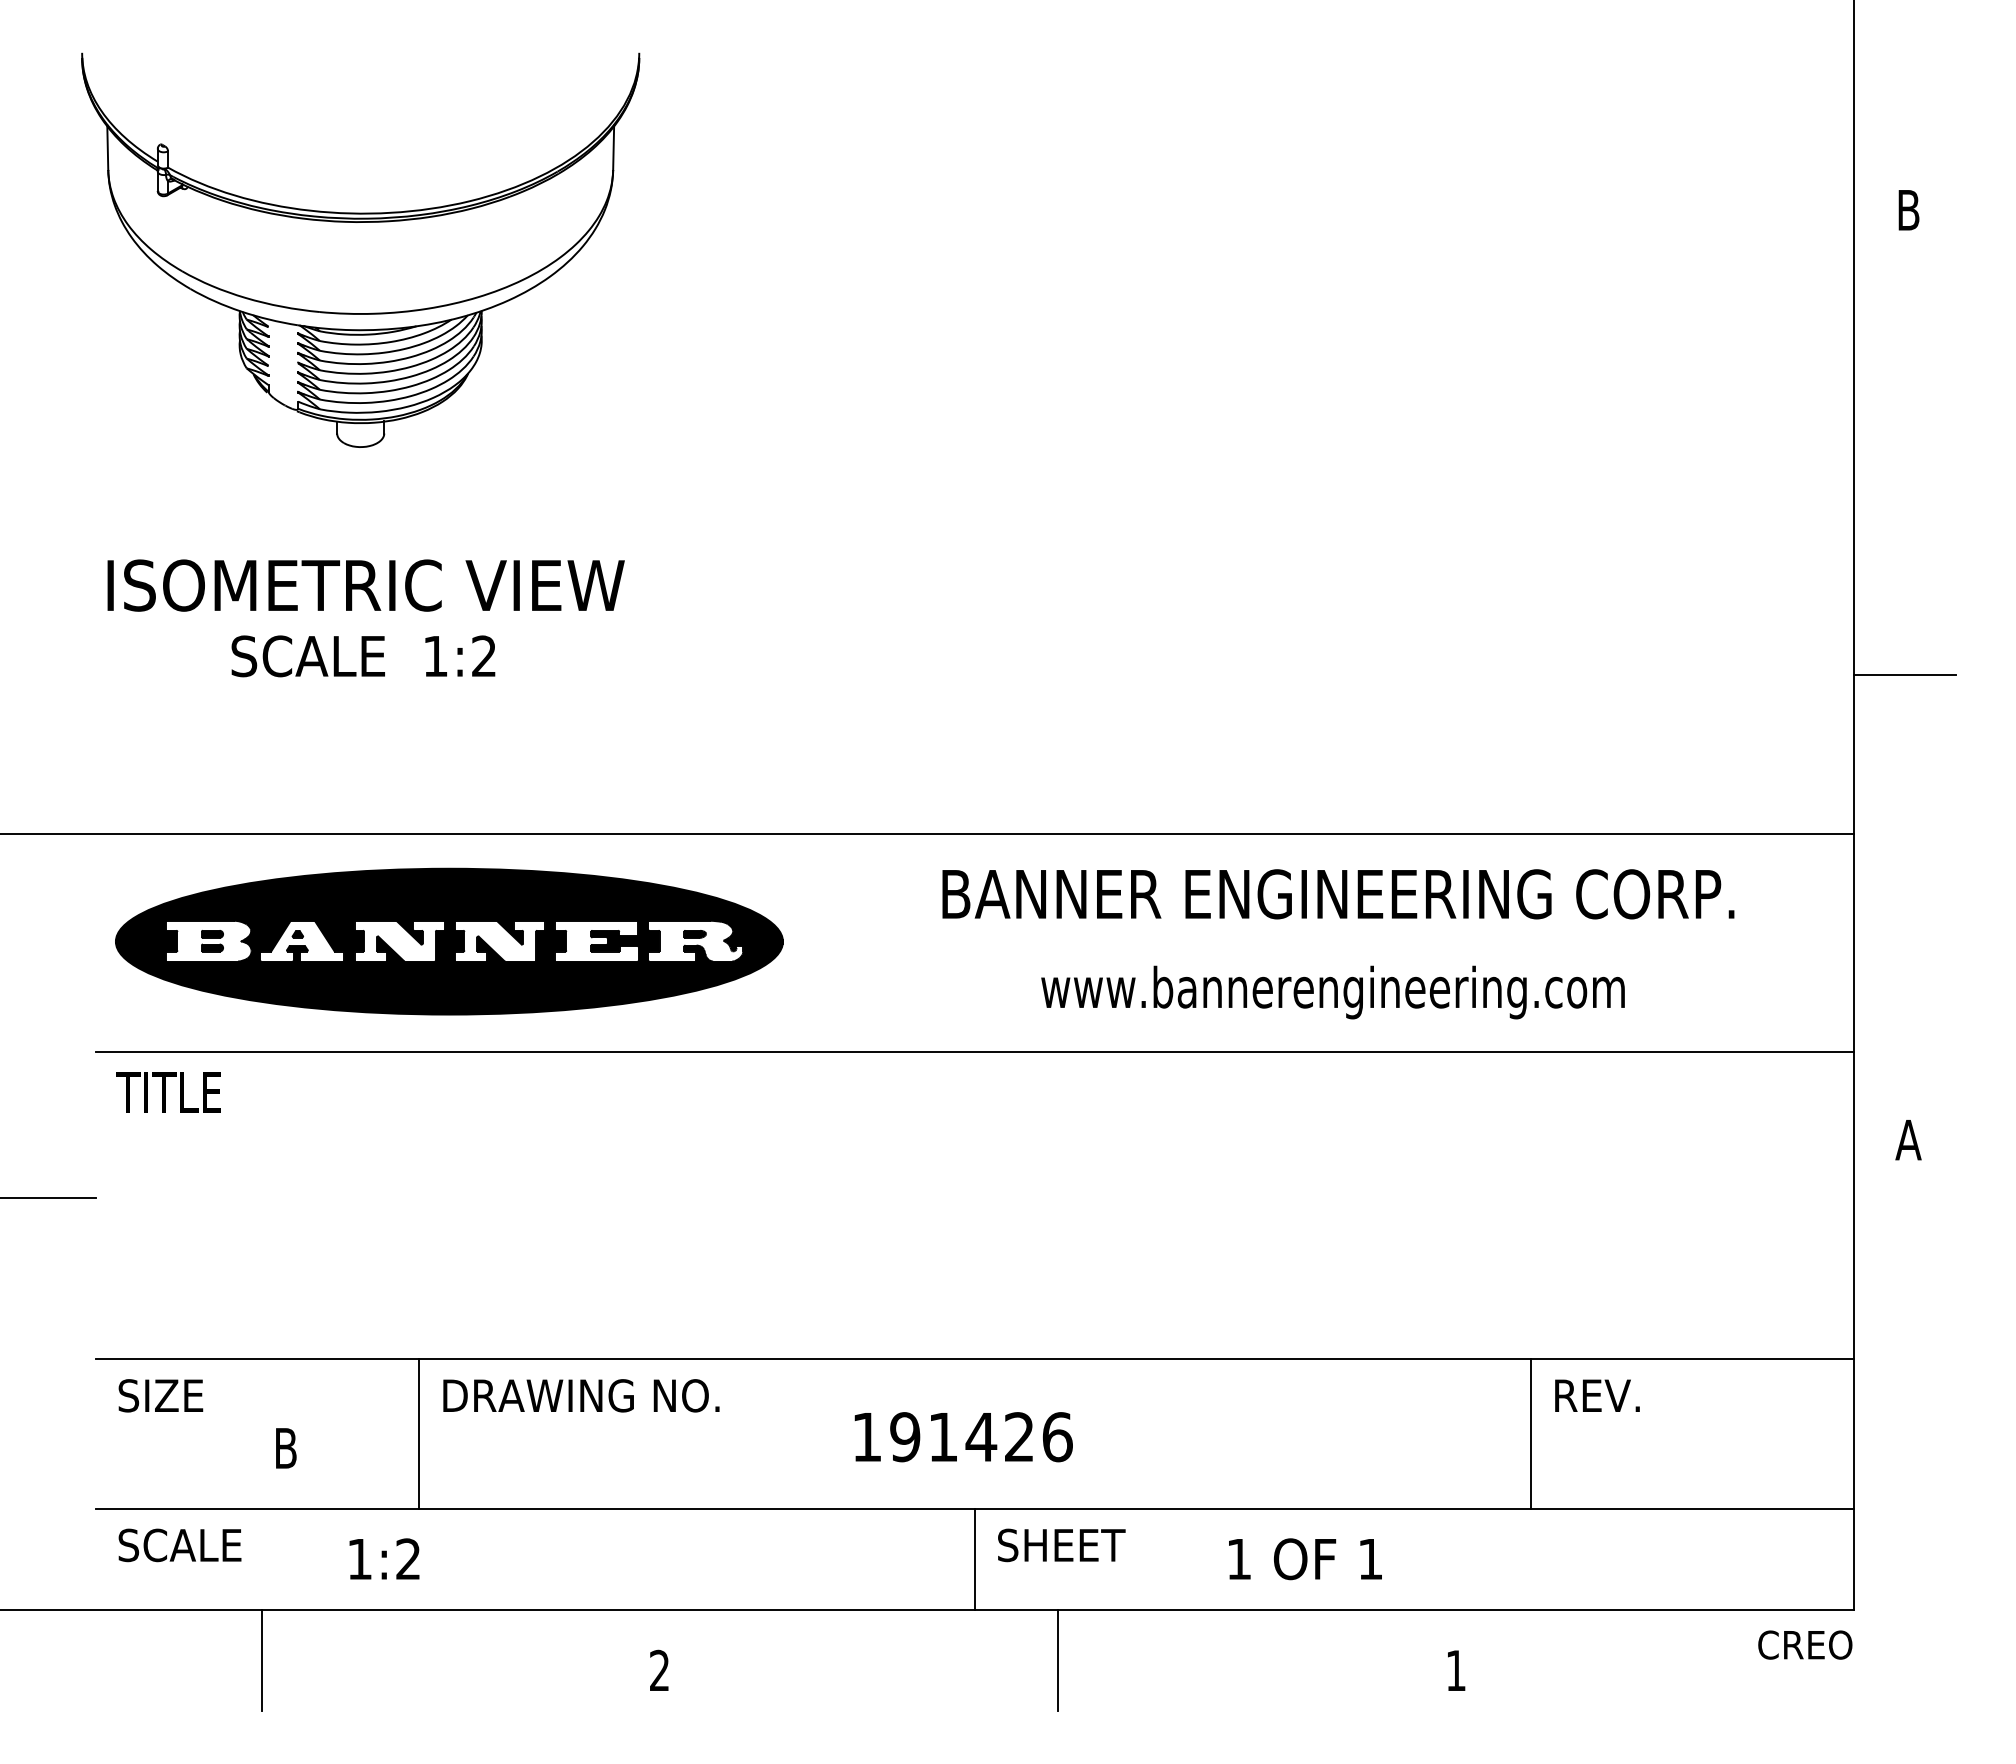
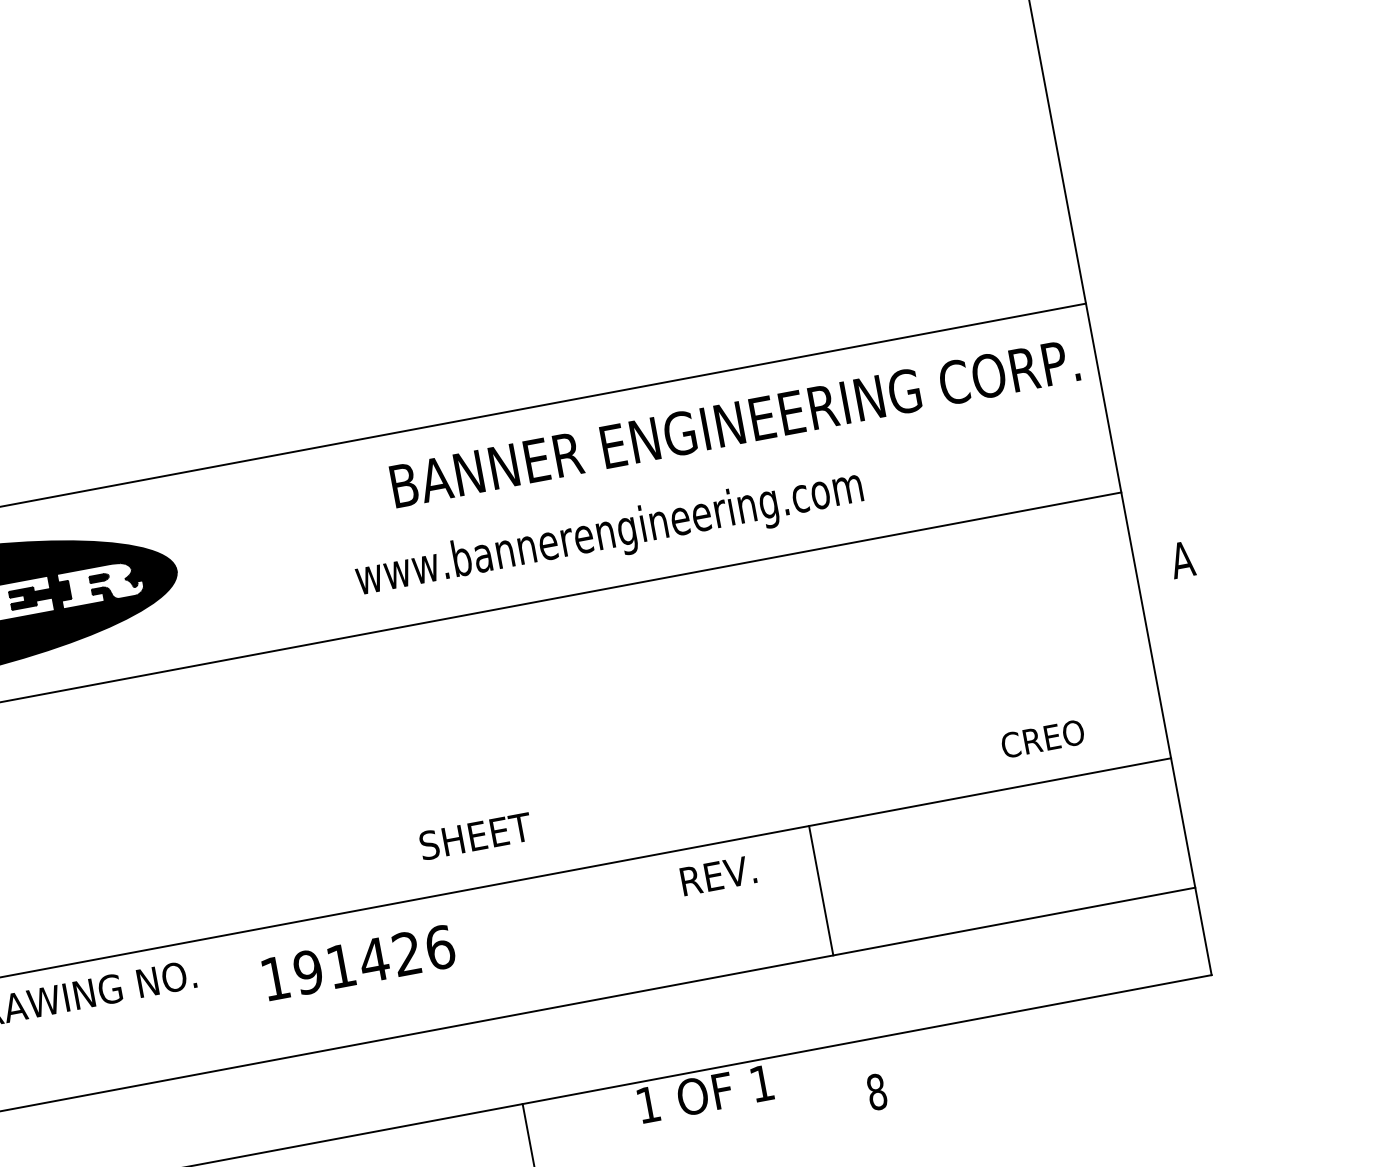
line: (1904, 675) -> (1103, 158), removed
text: (1338, 894) -> (735, 423), moved
text: (1332, 992) -> (609, 534), moved
text: (1597, 1395) -> (718, 875), moved
line: (1531, 1434) -> (821, 890), moved
text: (963, 1437) -> (358, 963), moved
text: (1061, 1545) -> (475, 836), moved
line: (975, 1559) -> (443, 1073), removed
text: (1305, 1559) -> (705, 1094), moved
text: (1805, 1644) -> (1042, 738), moved
text: (1456, 1670) -> (877, 1091), 1 -> 8

